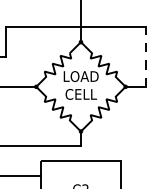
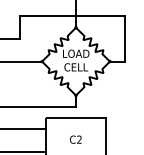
line: (144, 57) -> (124, 39), dashed -> solid

